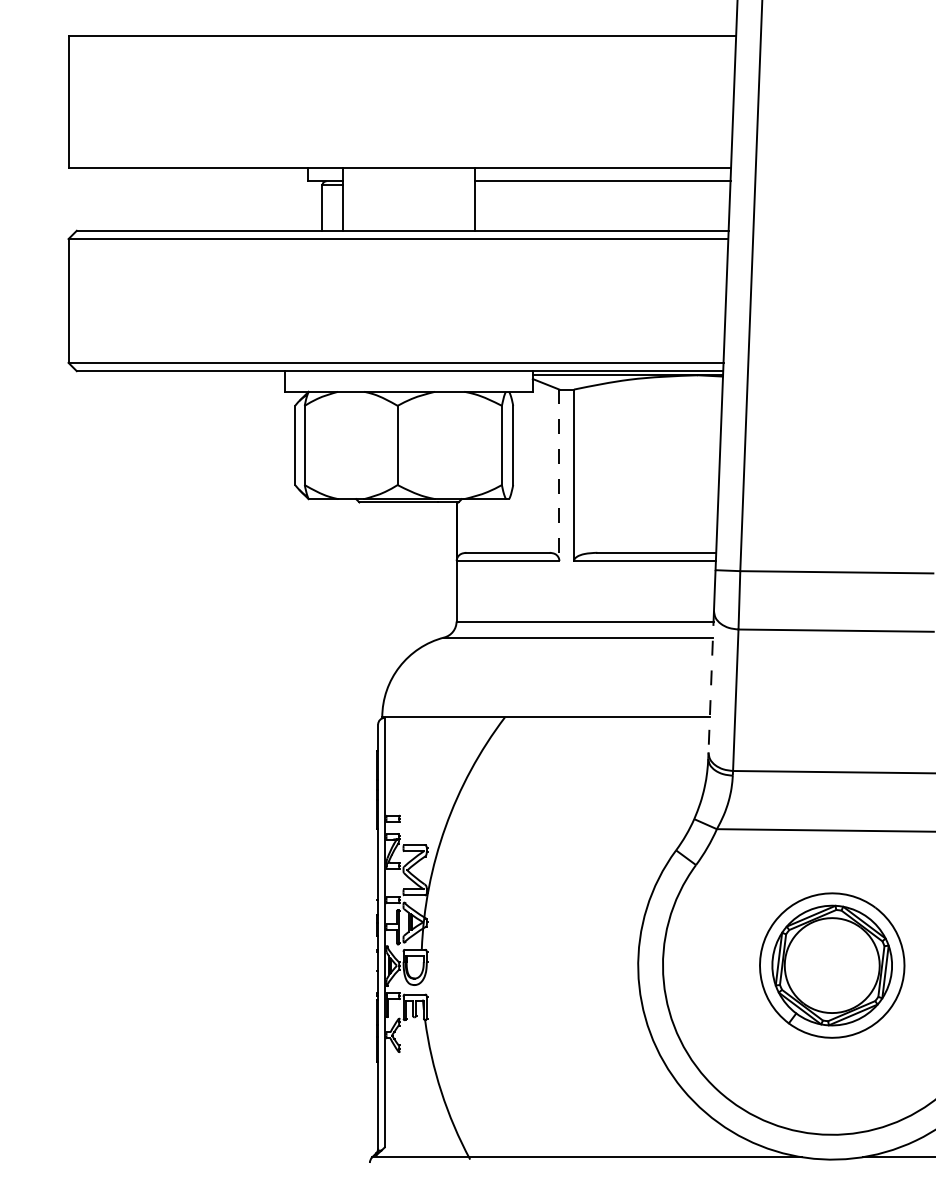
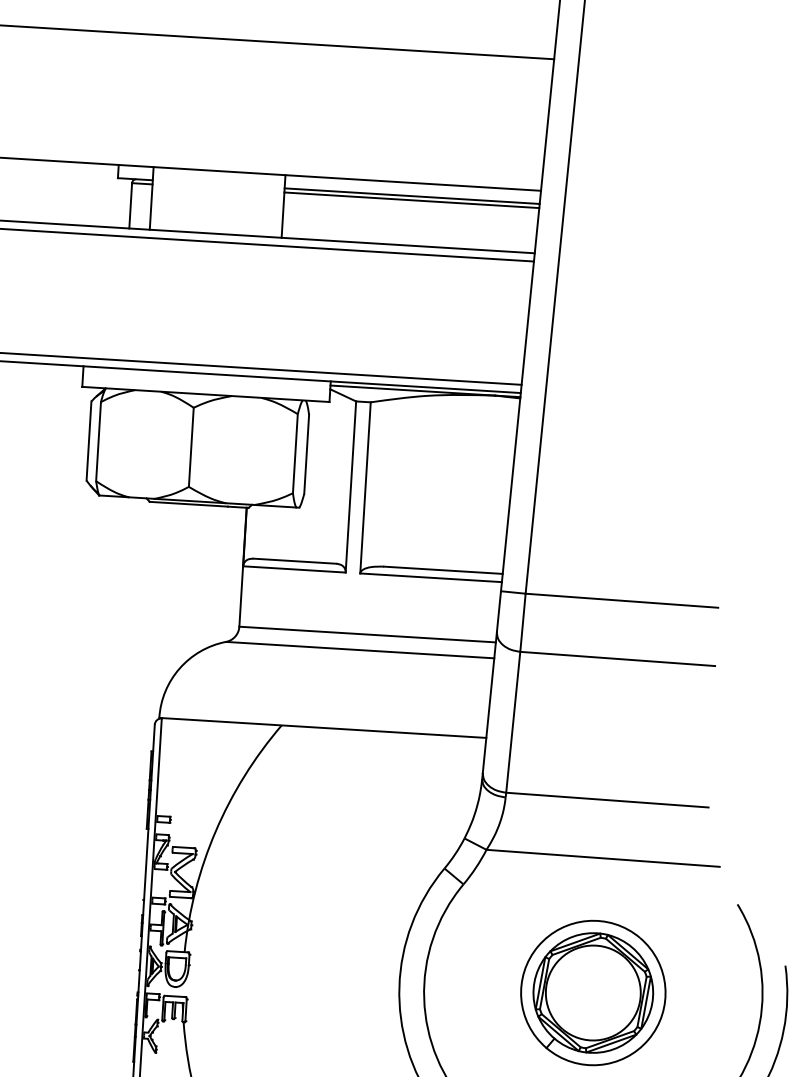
line: (602, 185) -> (411, 200), added
line: (559, 475) -> (351, 487), dashed -> solid
line: (711, 681) -> (490, 702), dashed -> solid

